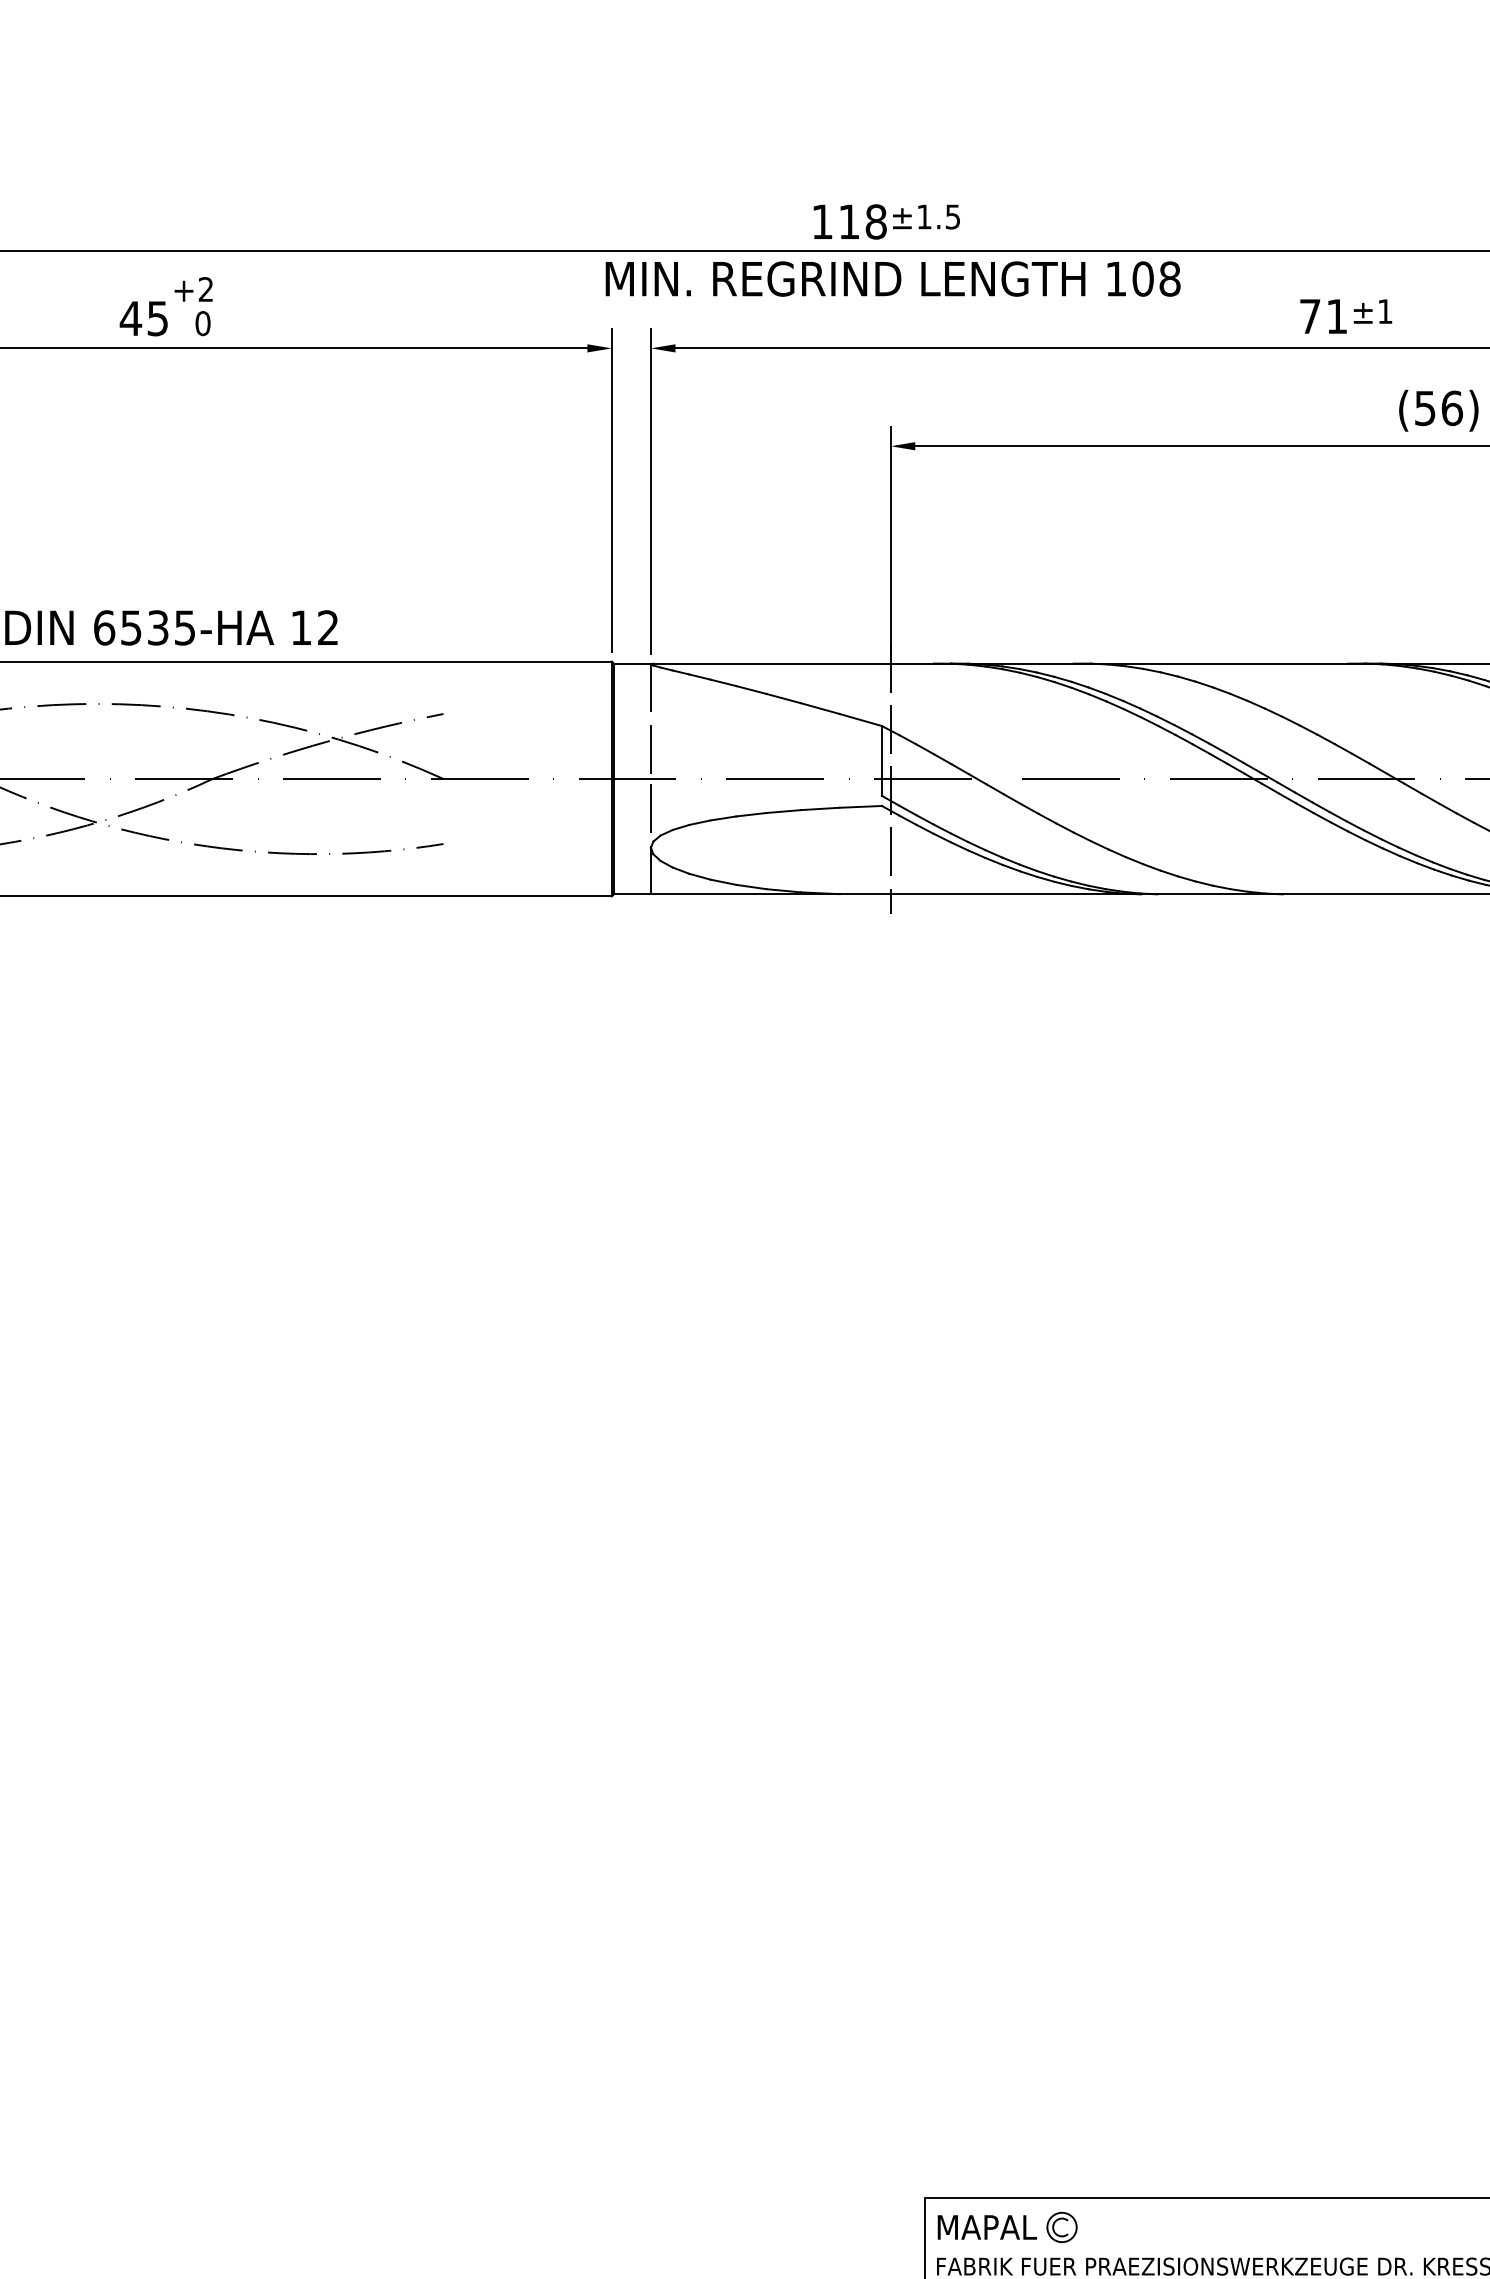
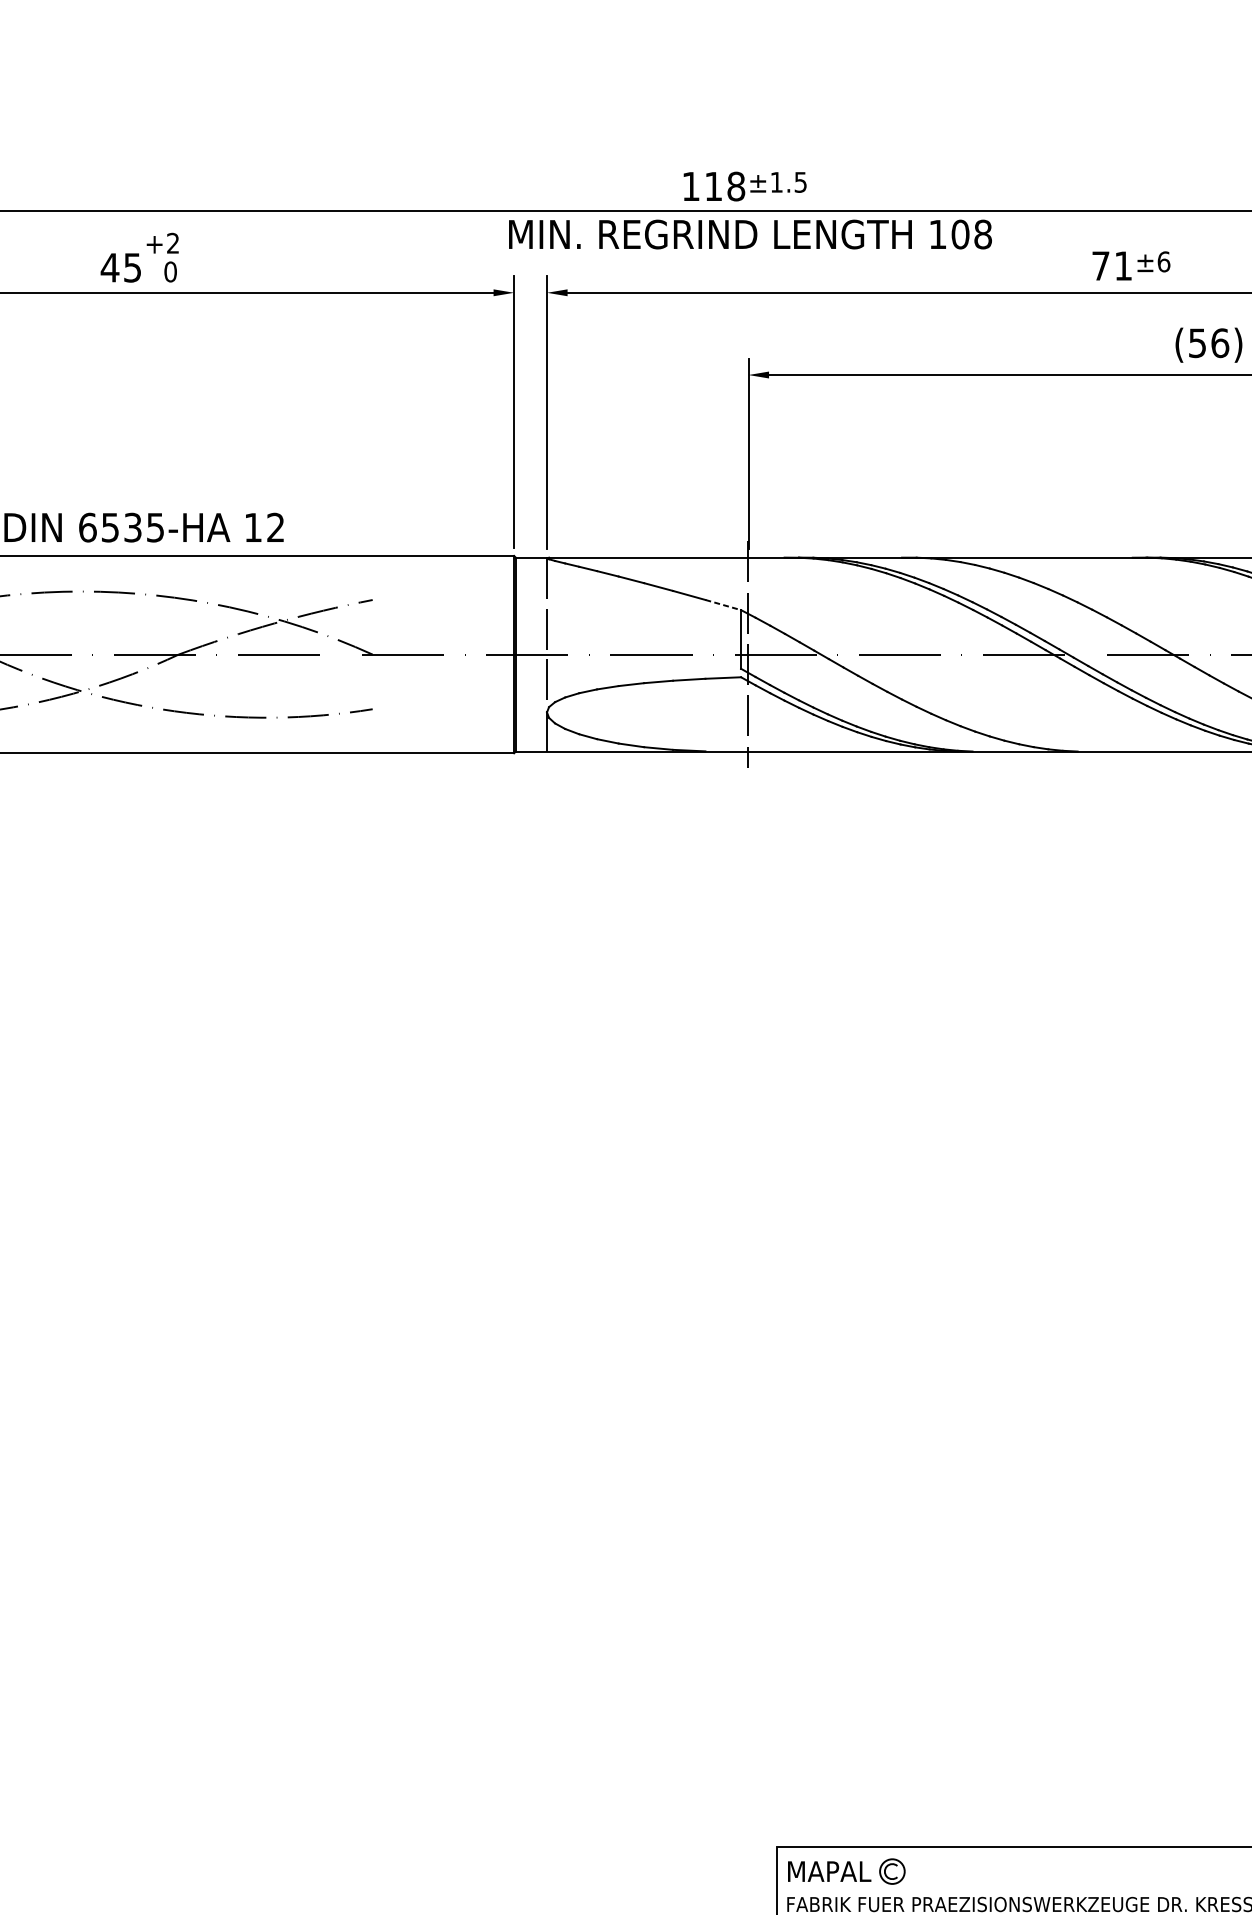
text: (1385, 311) -> (1164, 261), ±1 -> ±6
line: (861, 720) -> (723, 605), solid -> dashed

